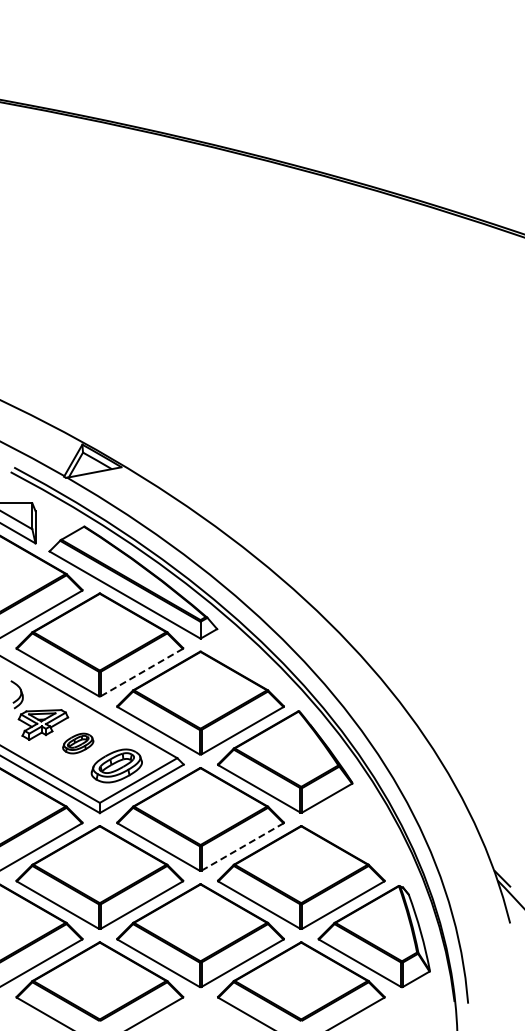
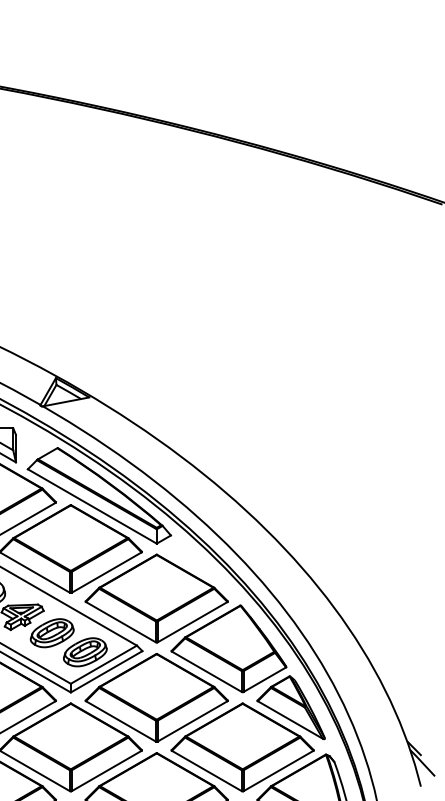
line: (142, 672) -> (107, 572), dashed -> solid
part: (78, 743) -> (52, 633), size x1.67
part: (357, 830) -> (290, 707), added
line: (242, 846) -> (192, 720), dashed -> solid

